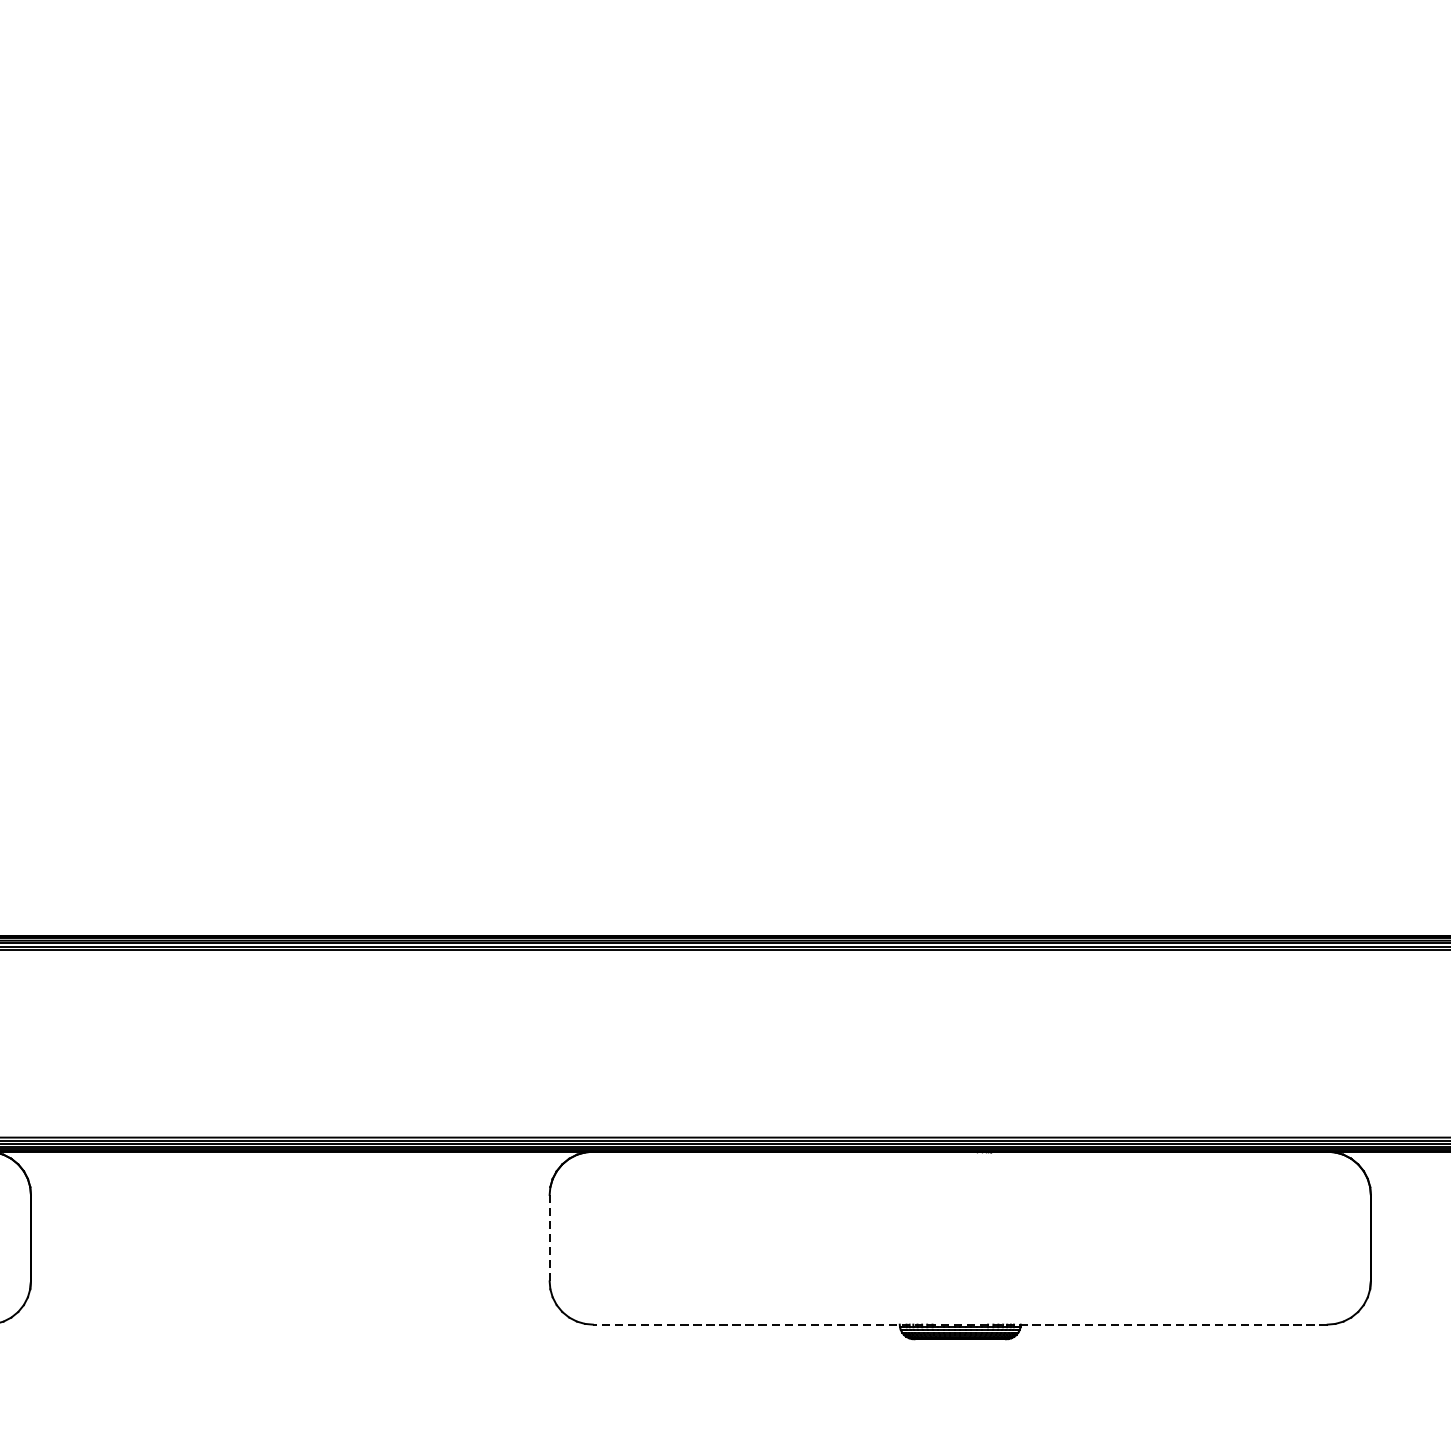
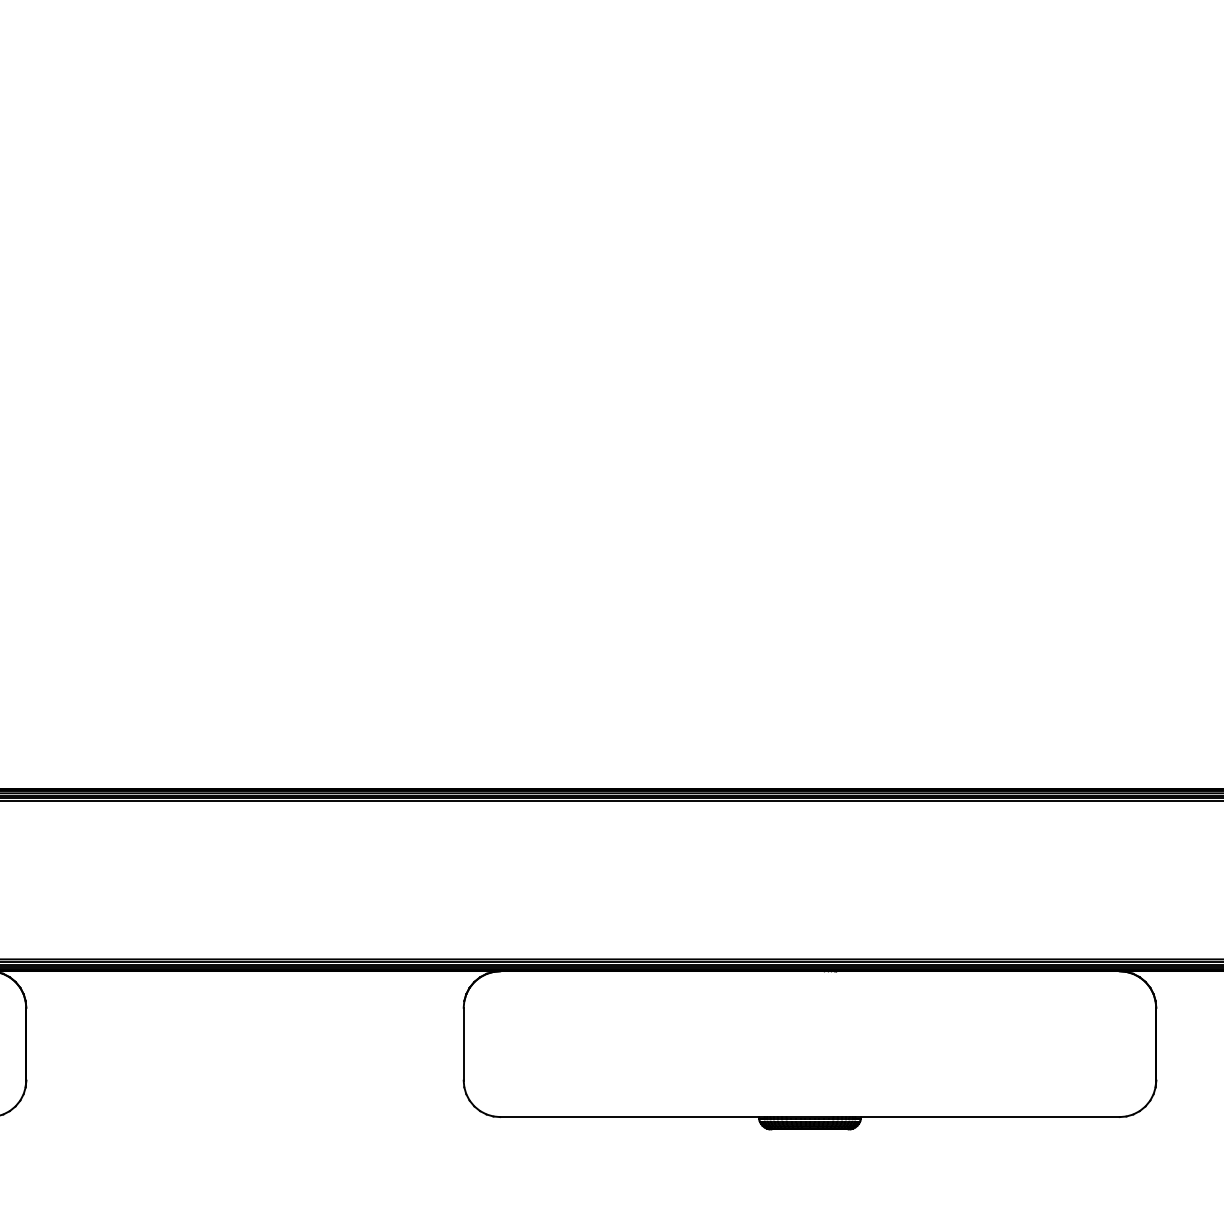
line: (549, 1237) -> (463, 1043), dashed -> solid
line: (959, 1325) -> (809, 1117), dashed -> solid

